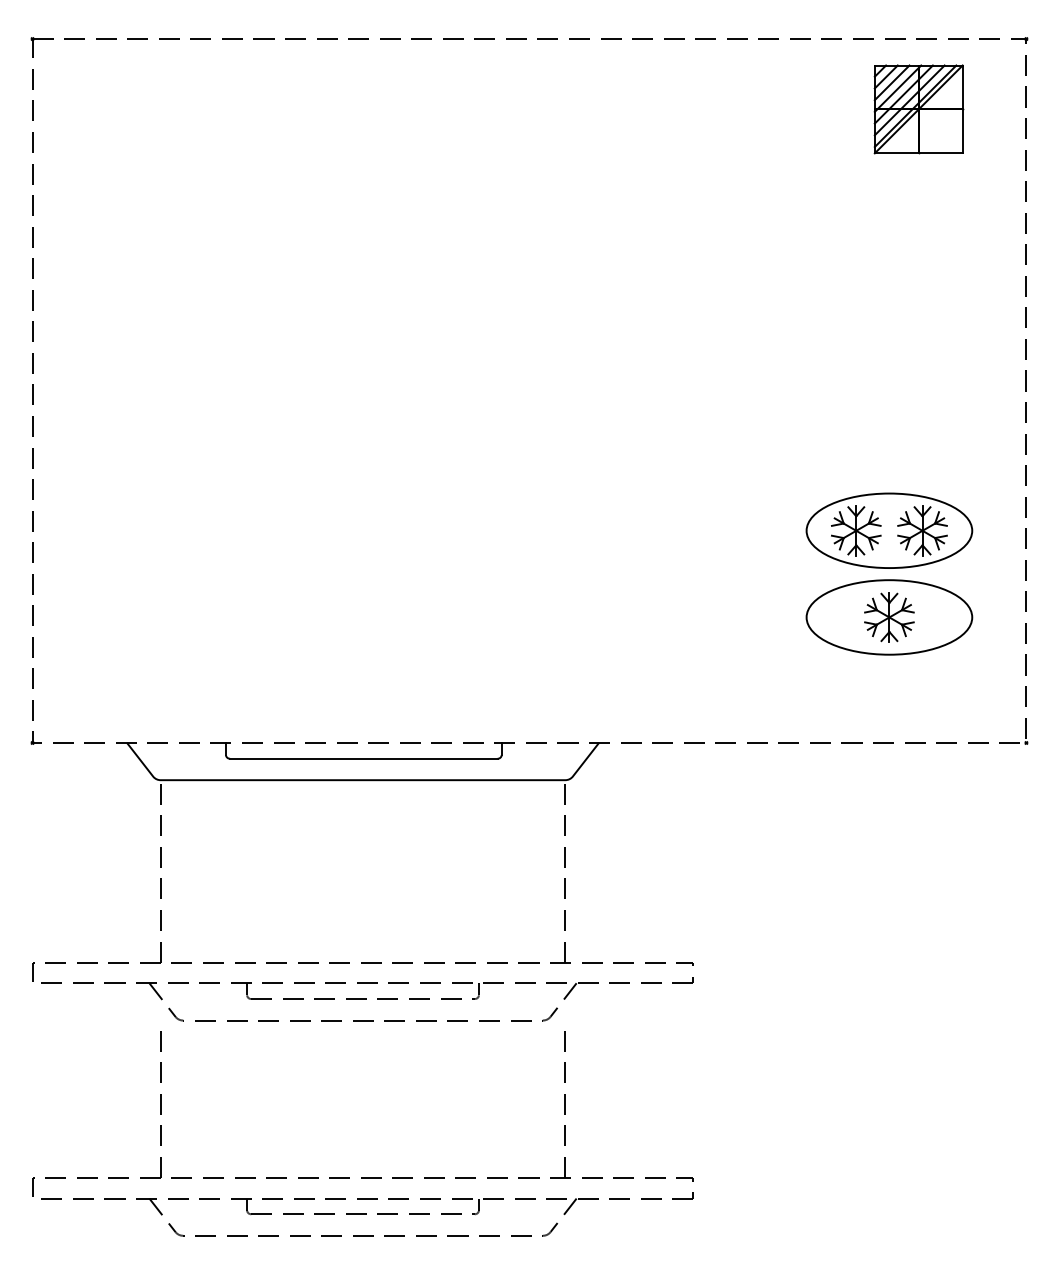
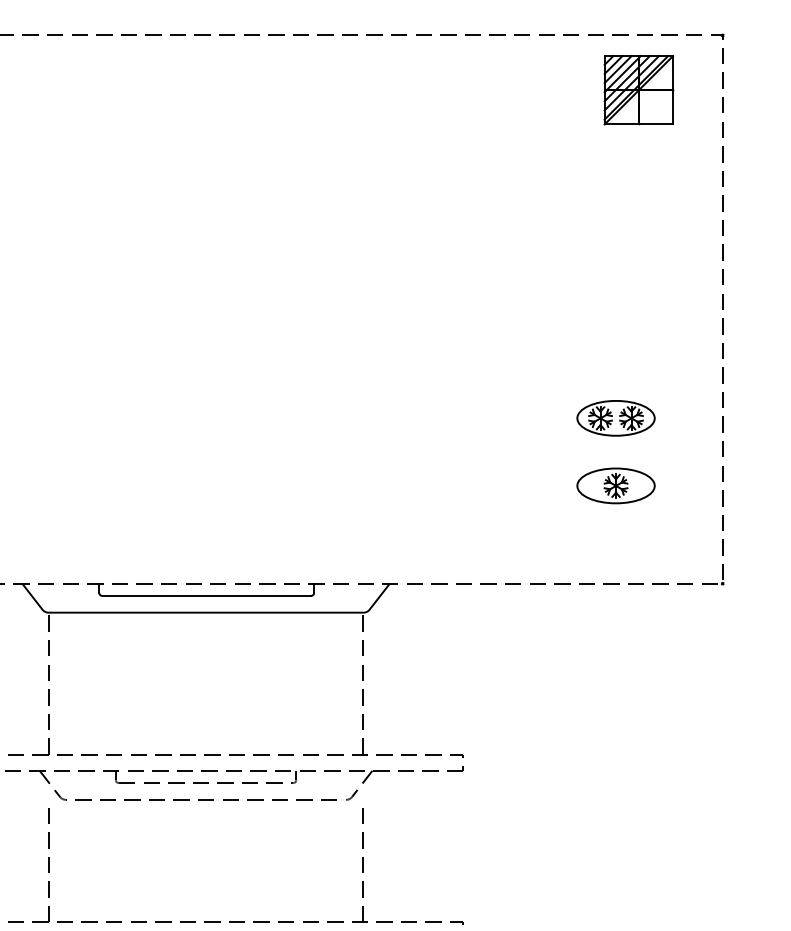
part: (889, 530) -> (616, 418), size x0.6
part: (889, 617) -> (616, 485), size x0.6

